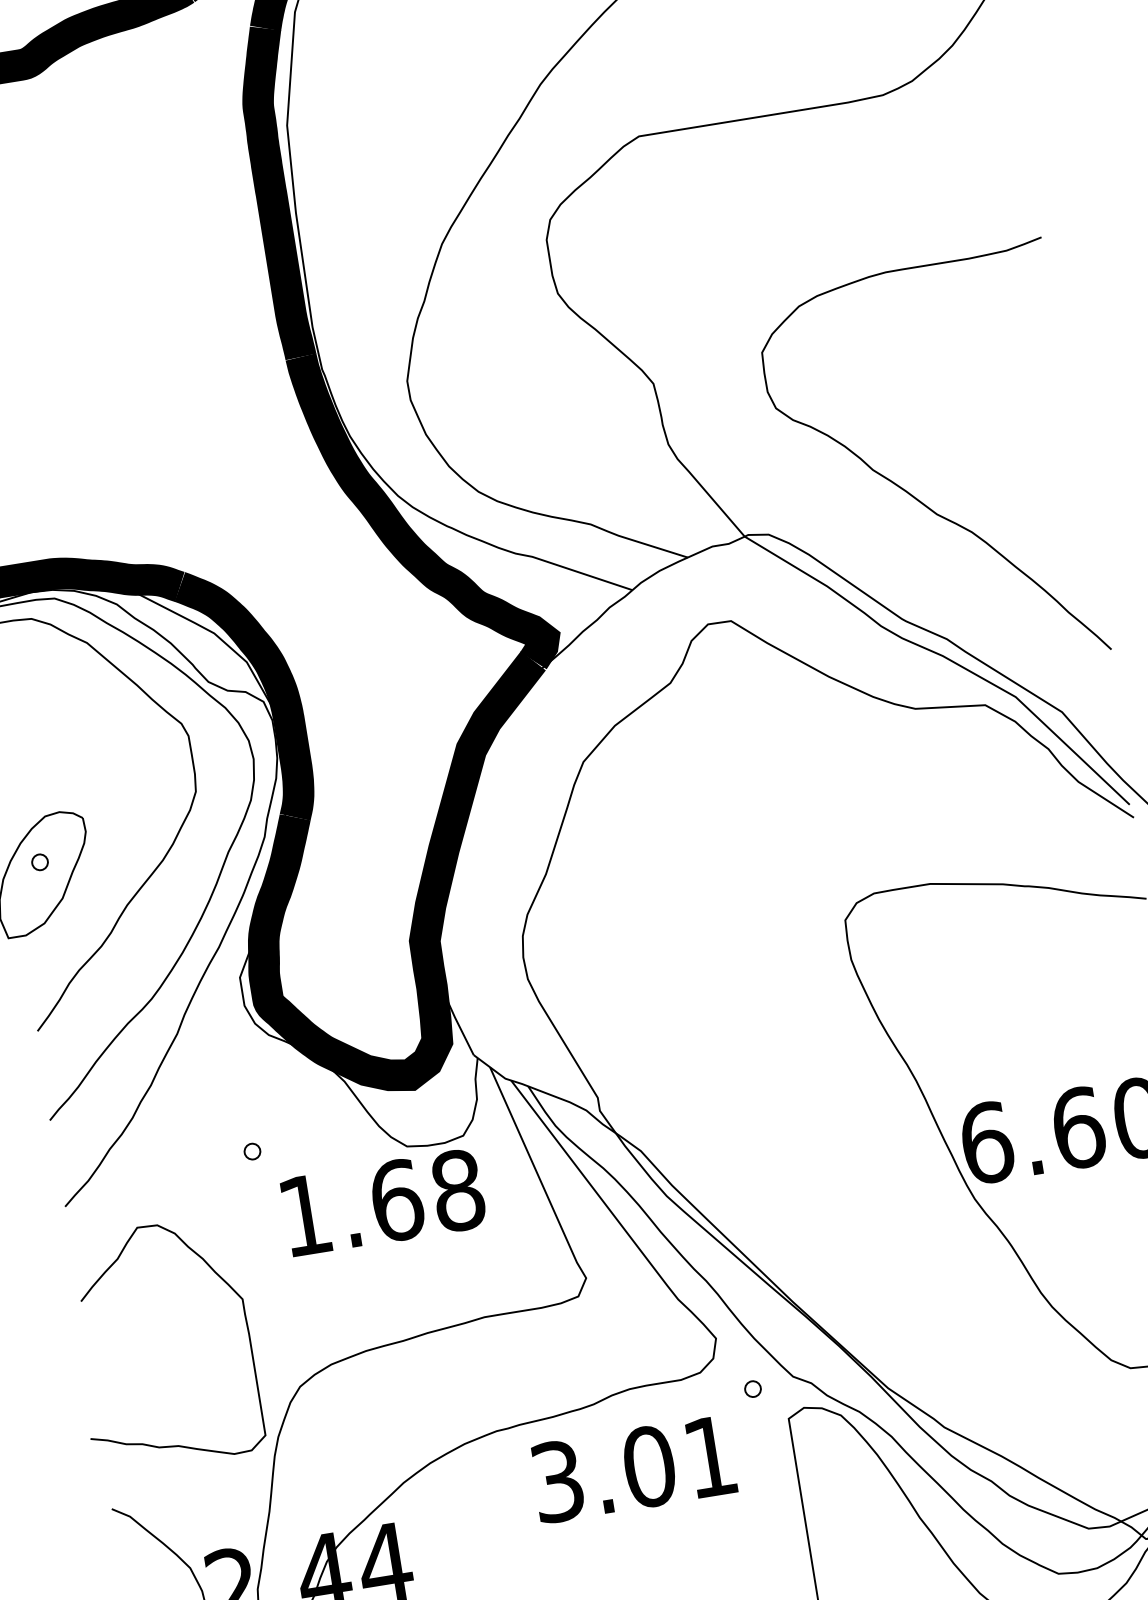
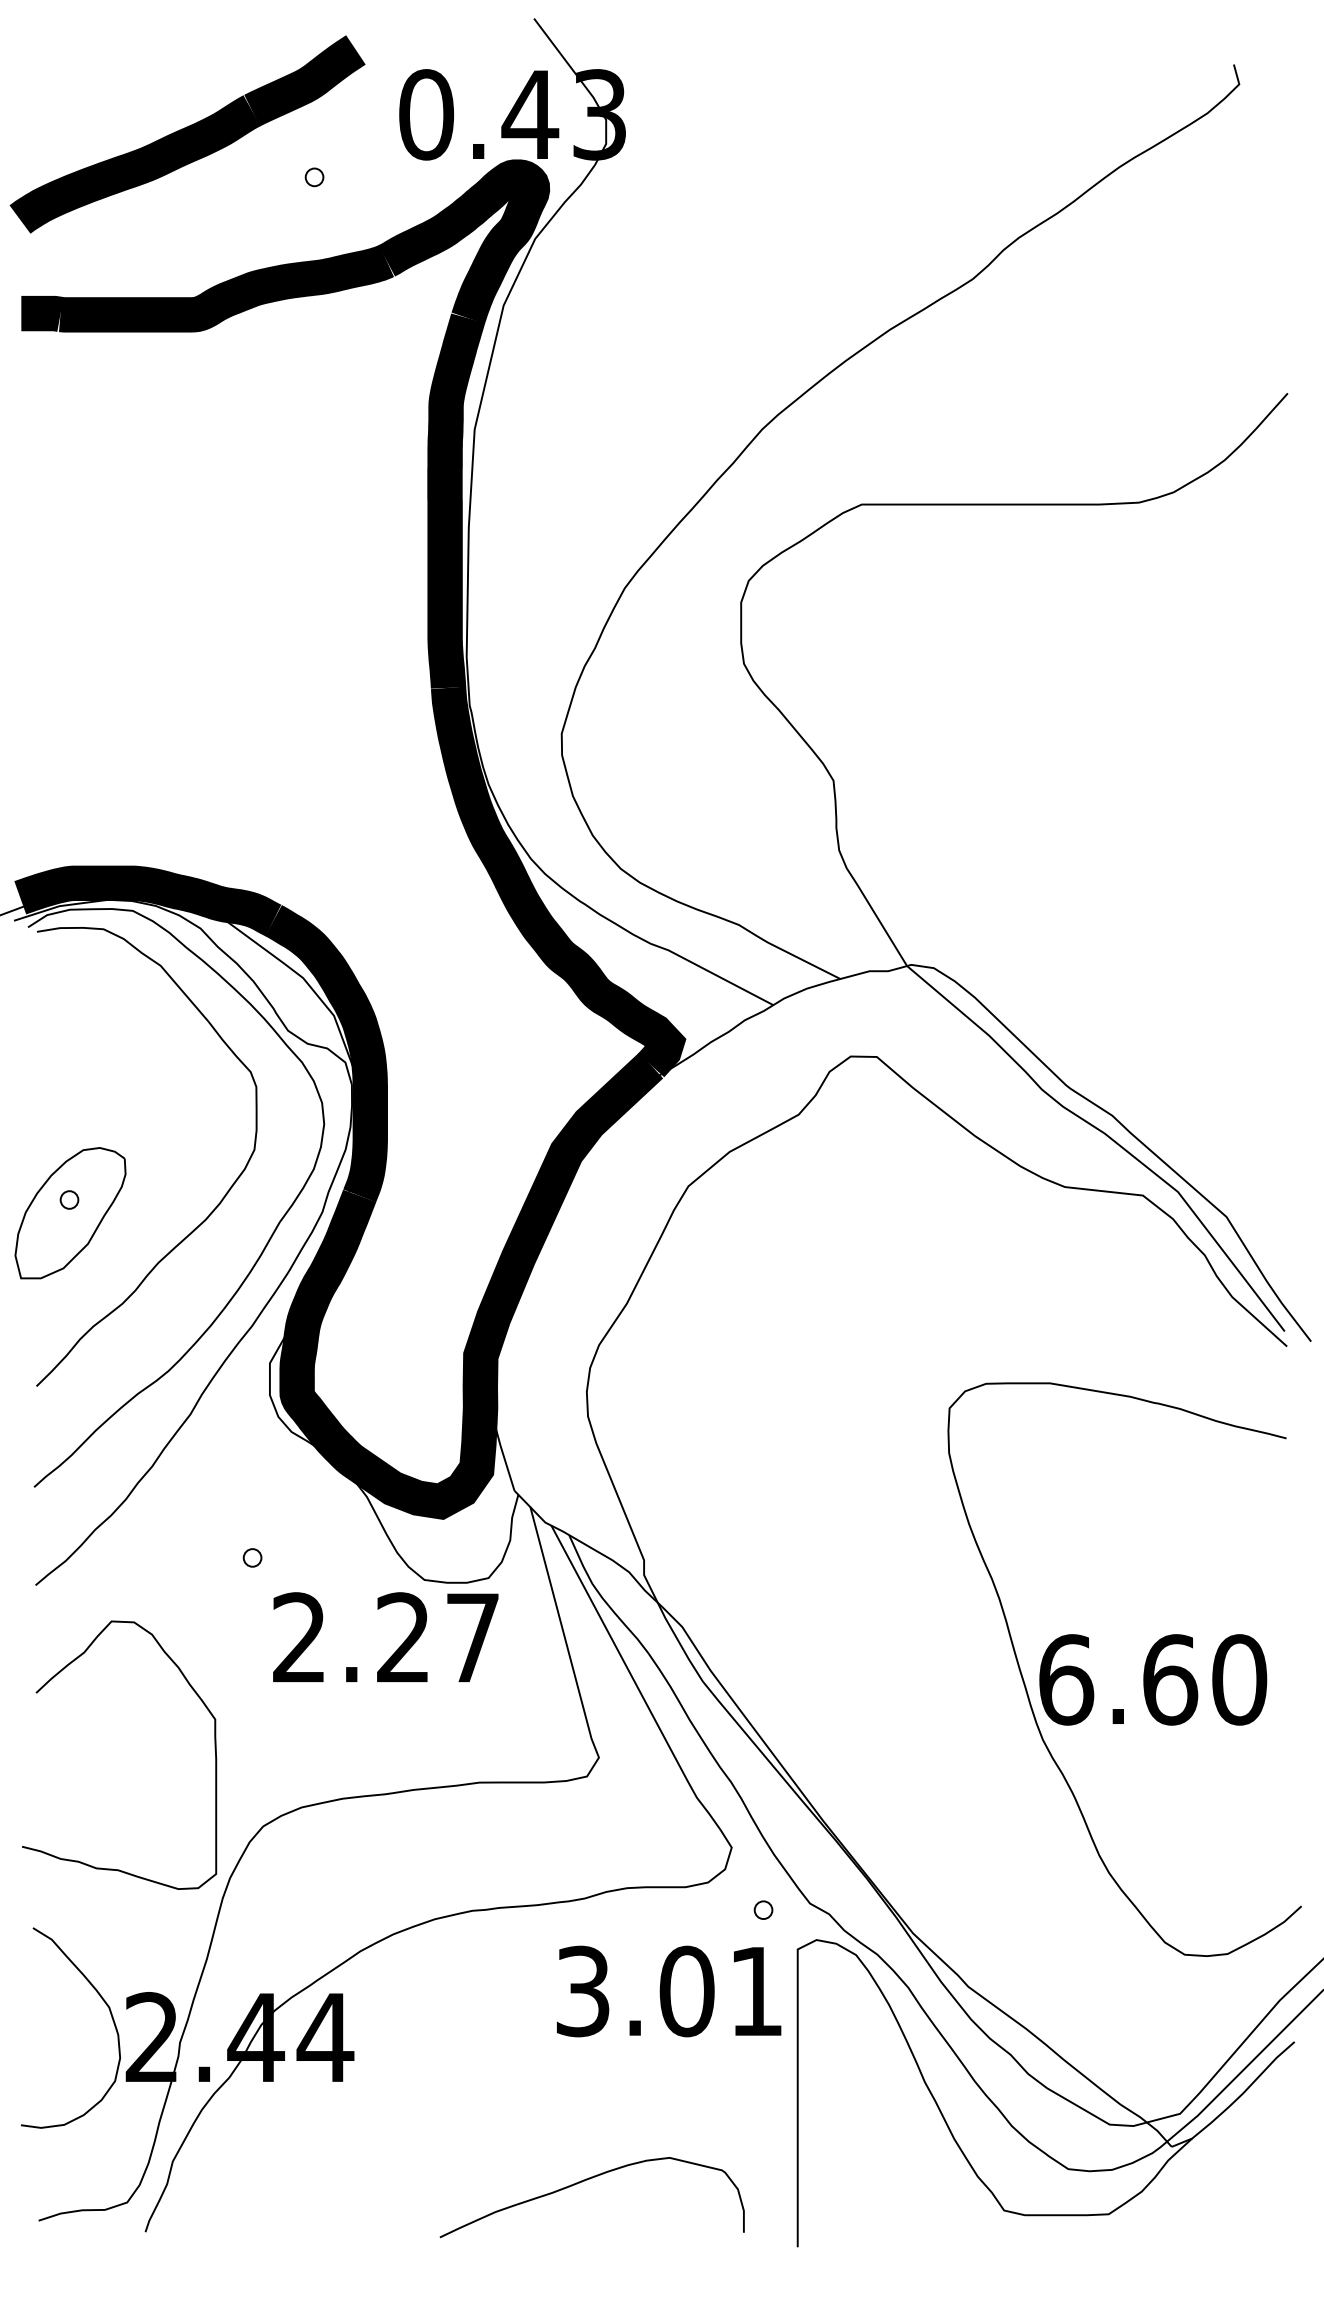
curve: (909, 493) -> (1097, 947), removed
text: (381, 1202) -> (386, 1637), 1.68 -> 2.27
text: (633, 1469) -> (669, 1991), moved

